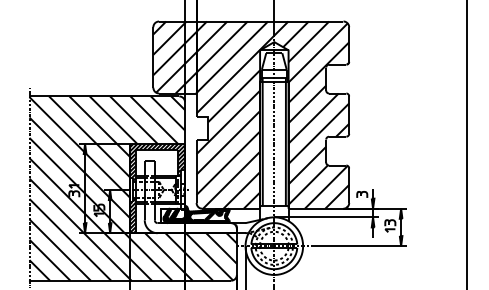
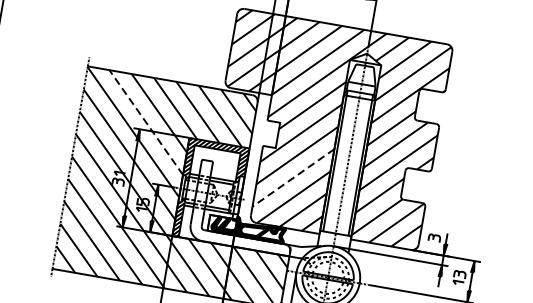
line: (89, 136) -> (146, 121), solid -> dashed
line: (228, 163) -> (293, 178), solid -> dashed

